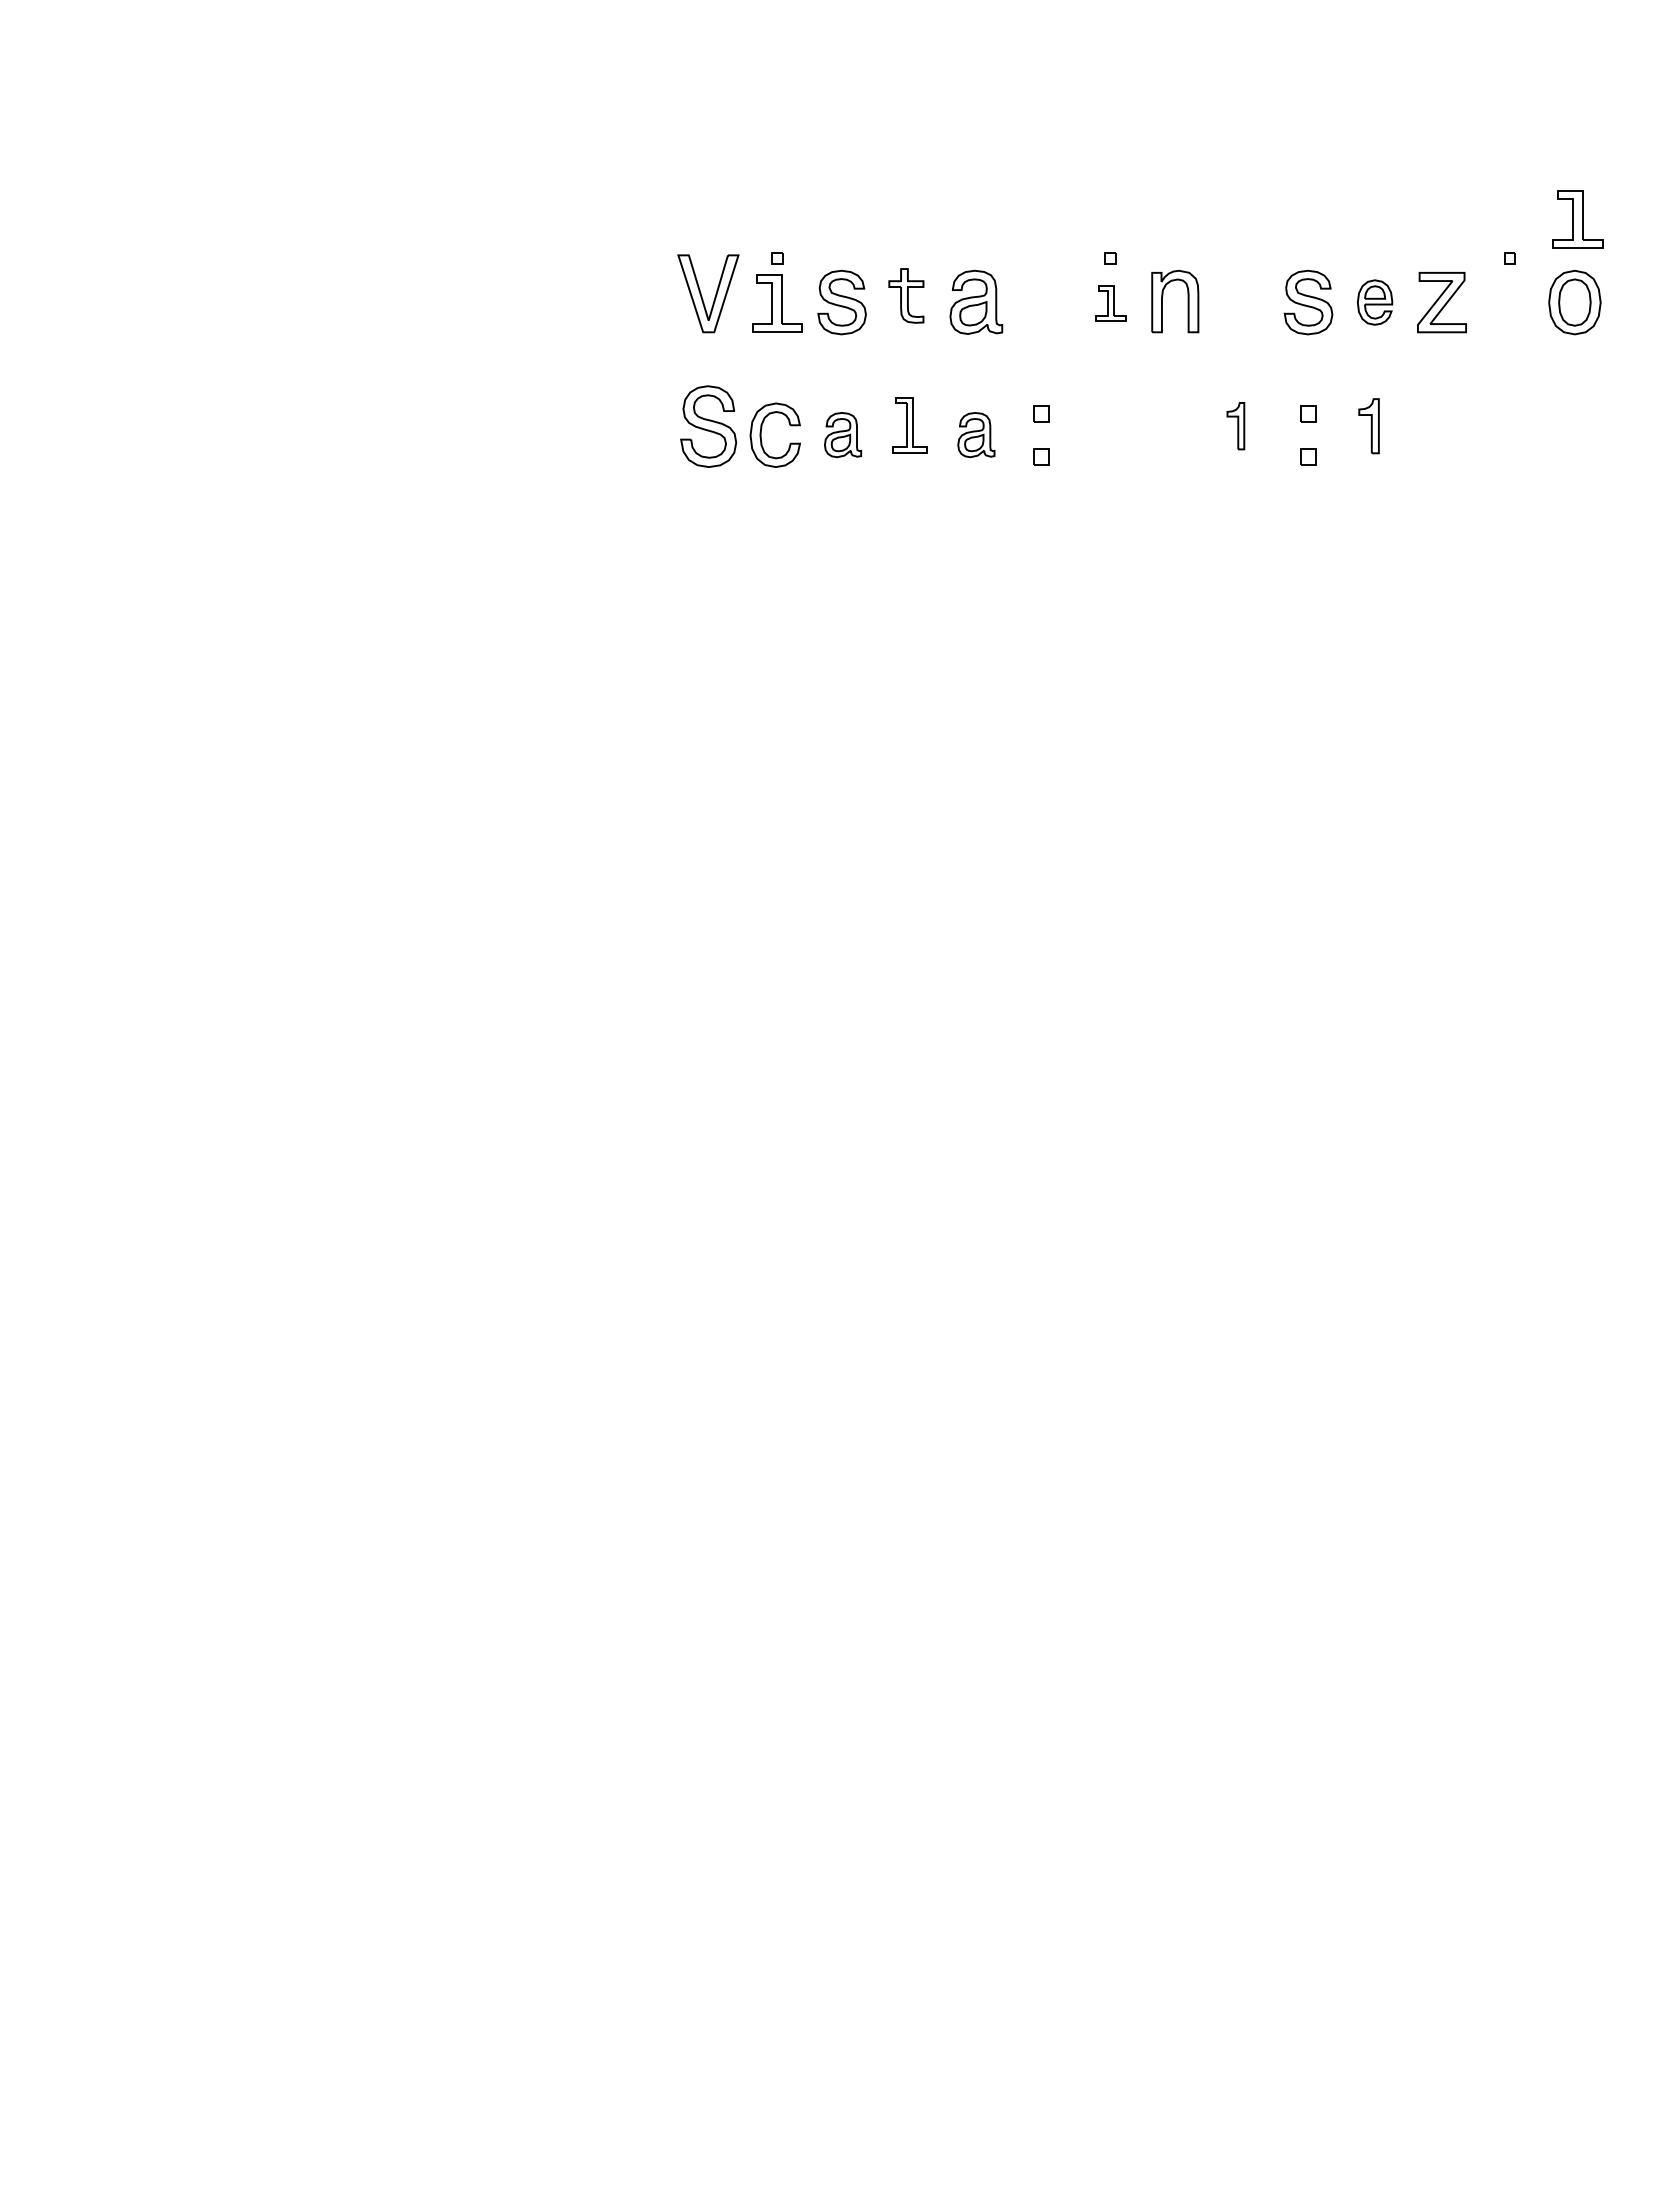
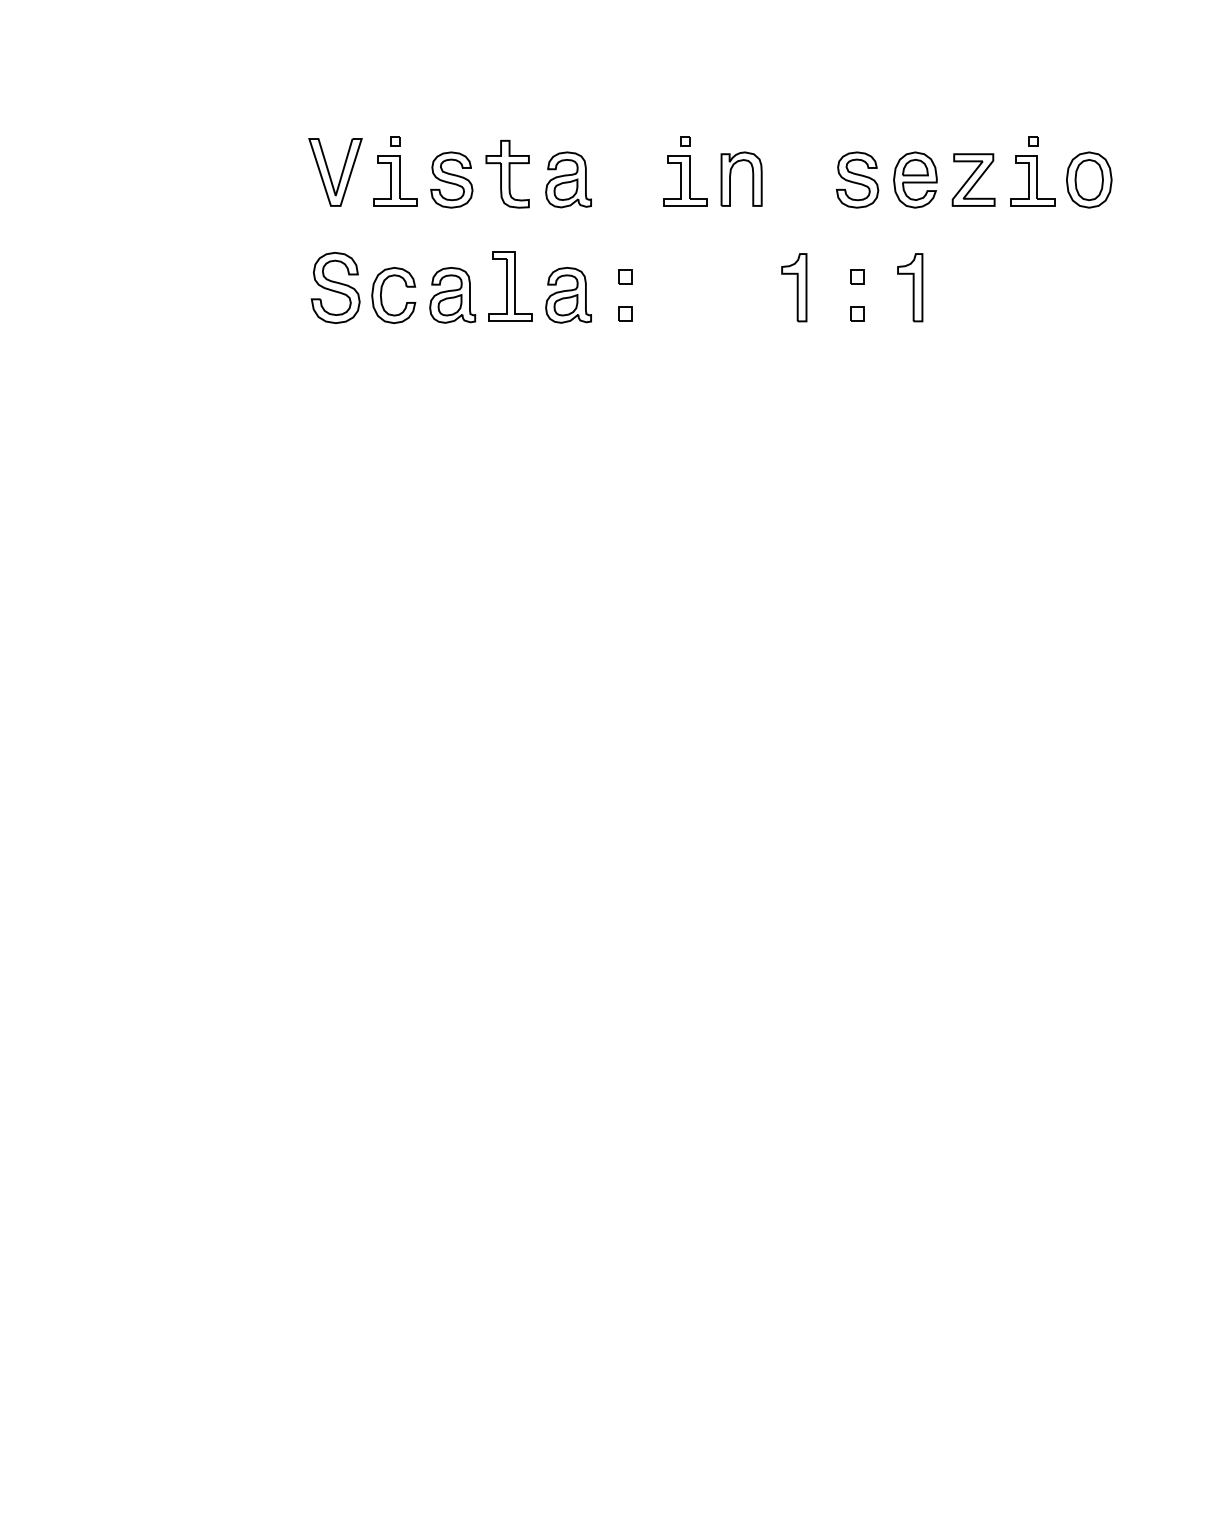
part: (1577, 219) -> (1032, 180), moved
part: (906, 295) -> (507, 173), size x1.43
part: (1374, 302) -> (914, 180), size x1.43
part: (1110, 303) -> (685, 180), size x1.67
part: (909, 425) -> (510, 287), size x1.43
part: (1235, 425) -> (794, 287), size x1.67
part: (1368, 425) -> (909, 287), size x1.43
part: (842, 434) -> (452, 294), size x1.43
part: (976, 434) -> (568, 294), size x1.43

